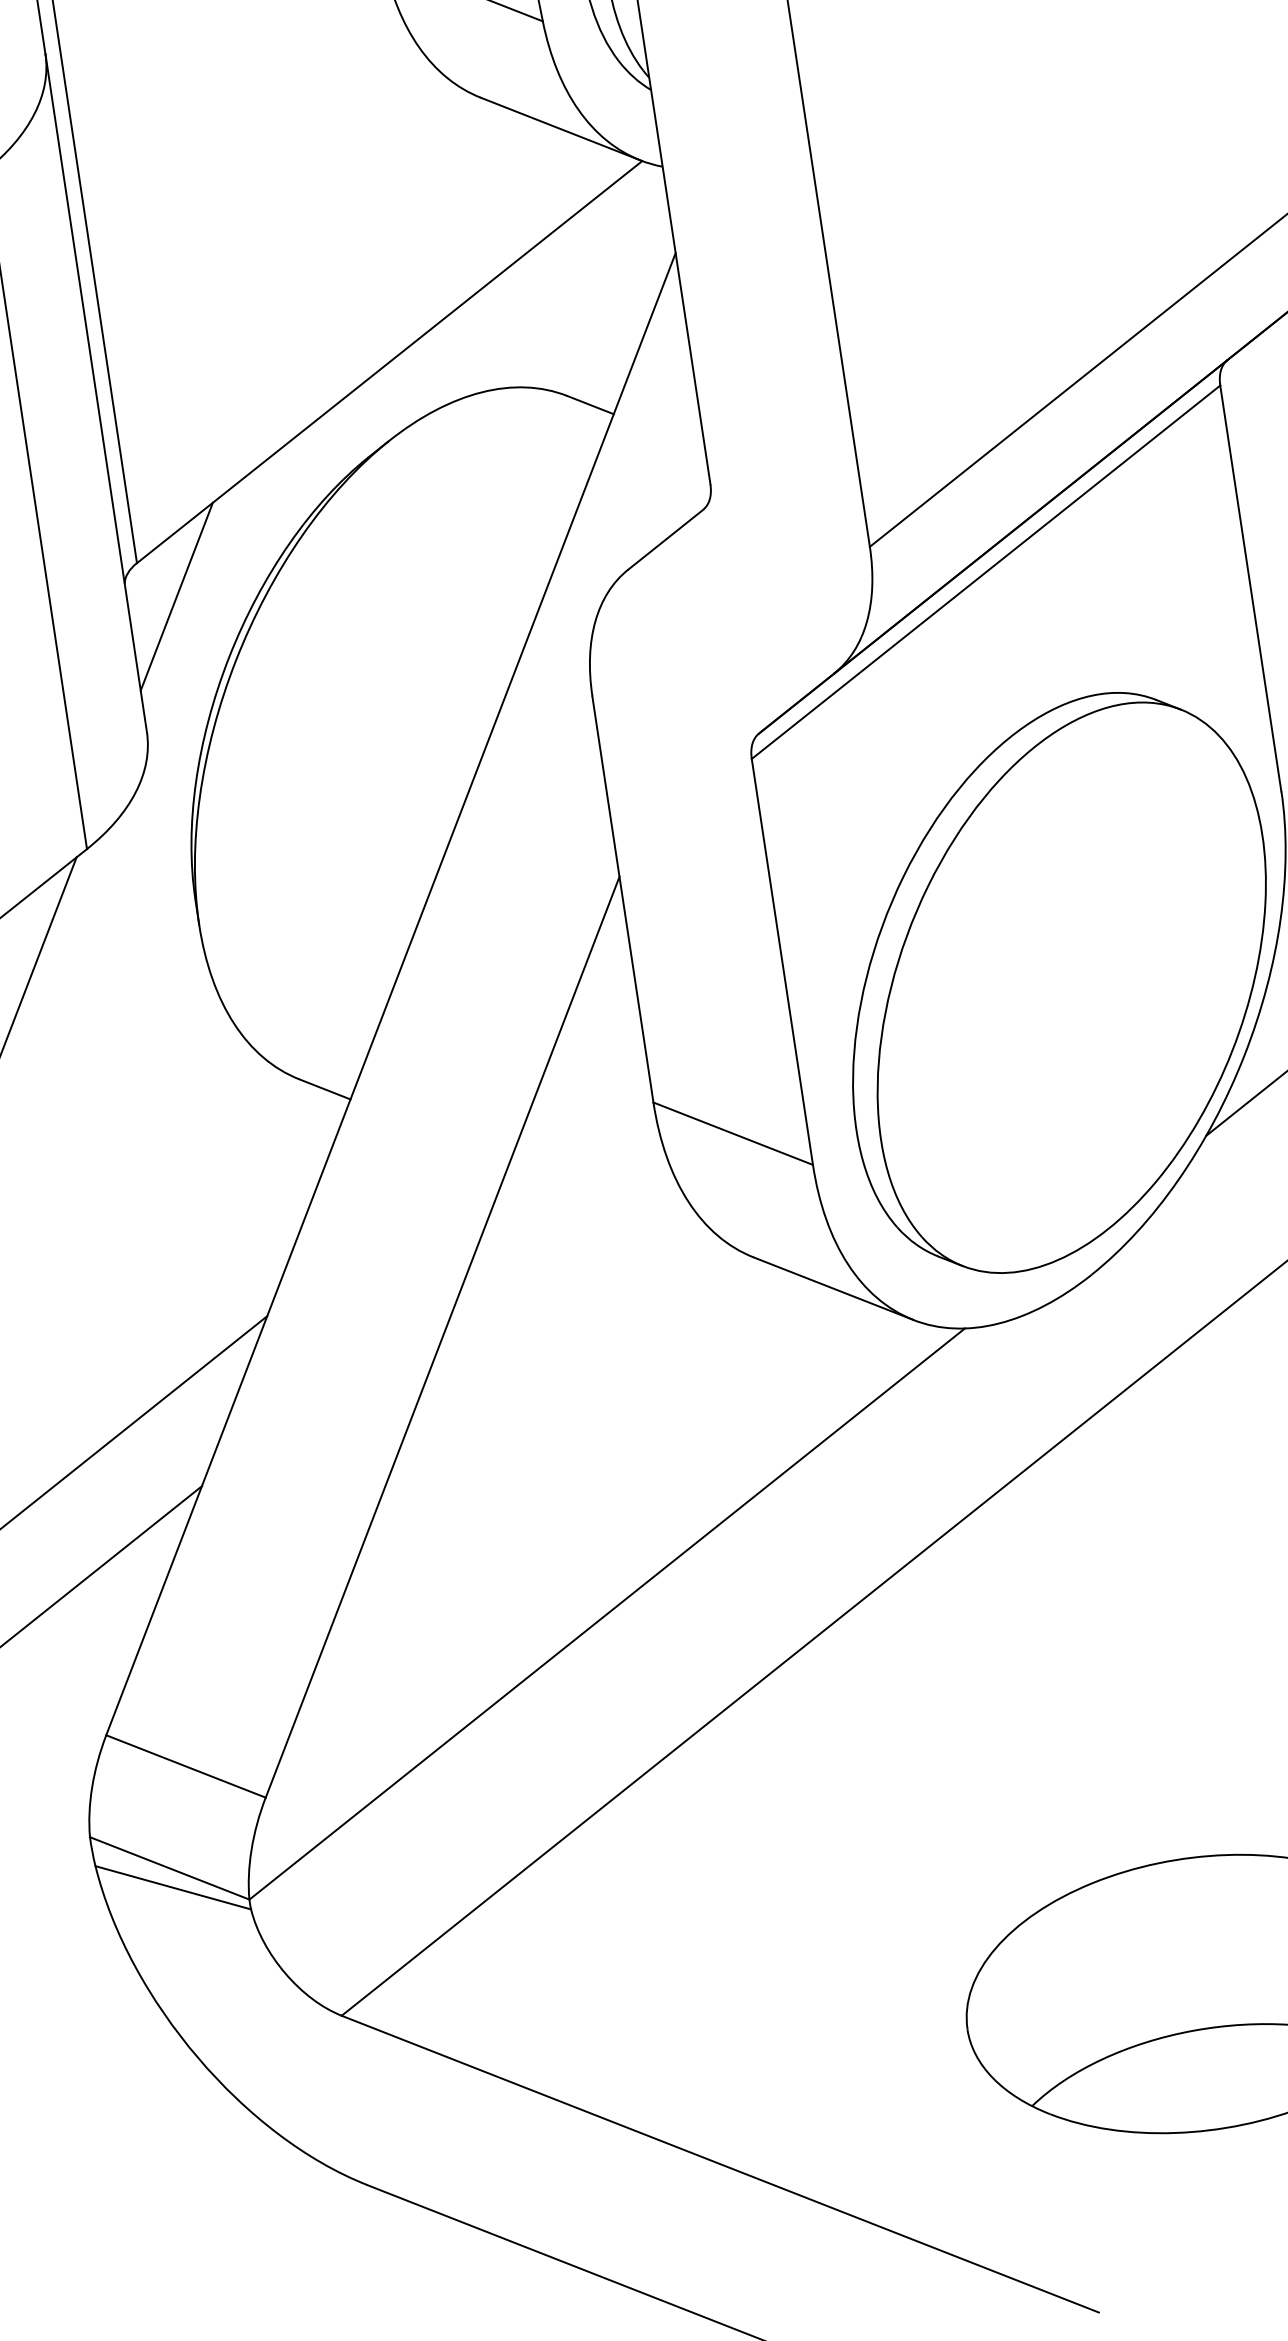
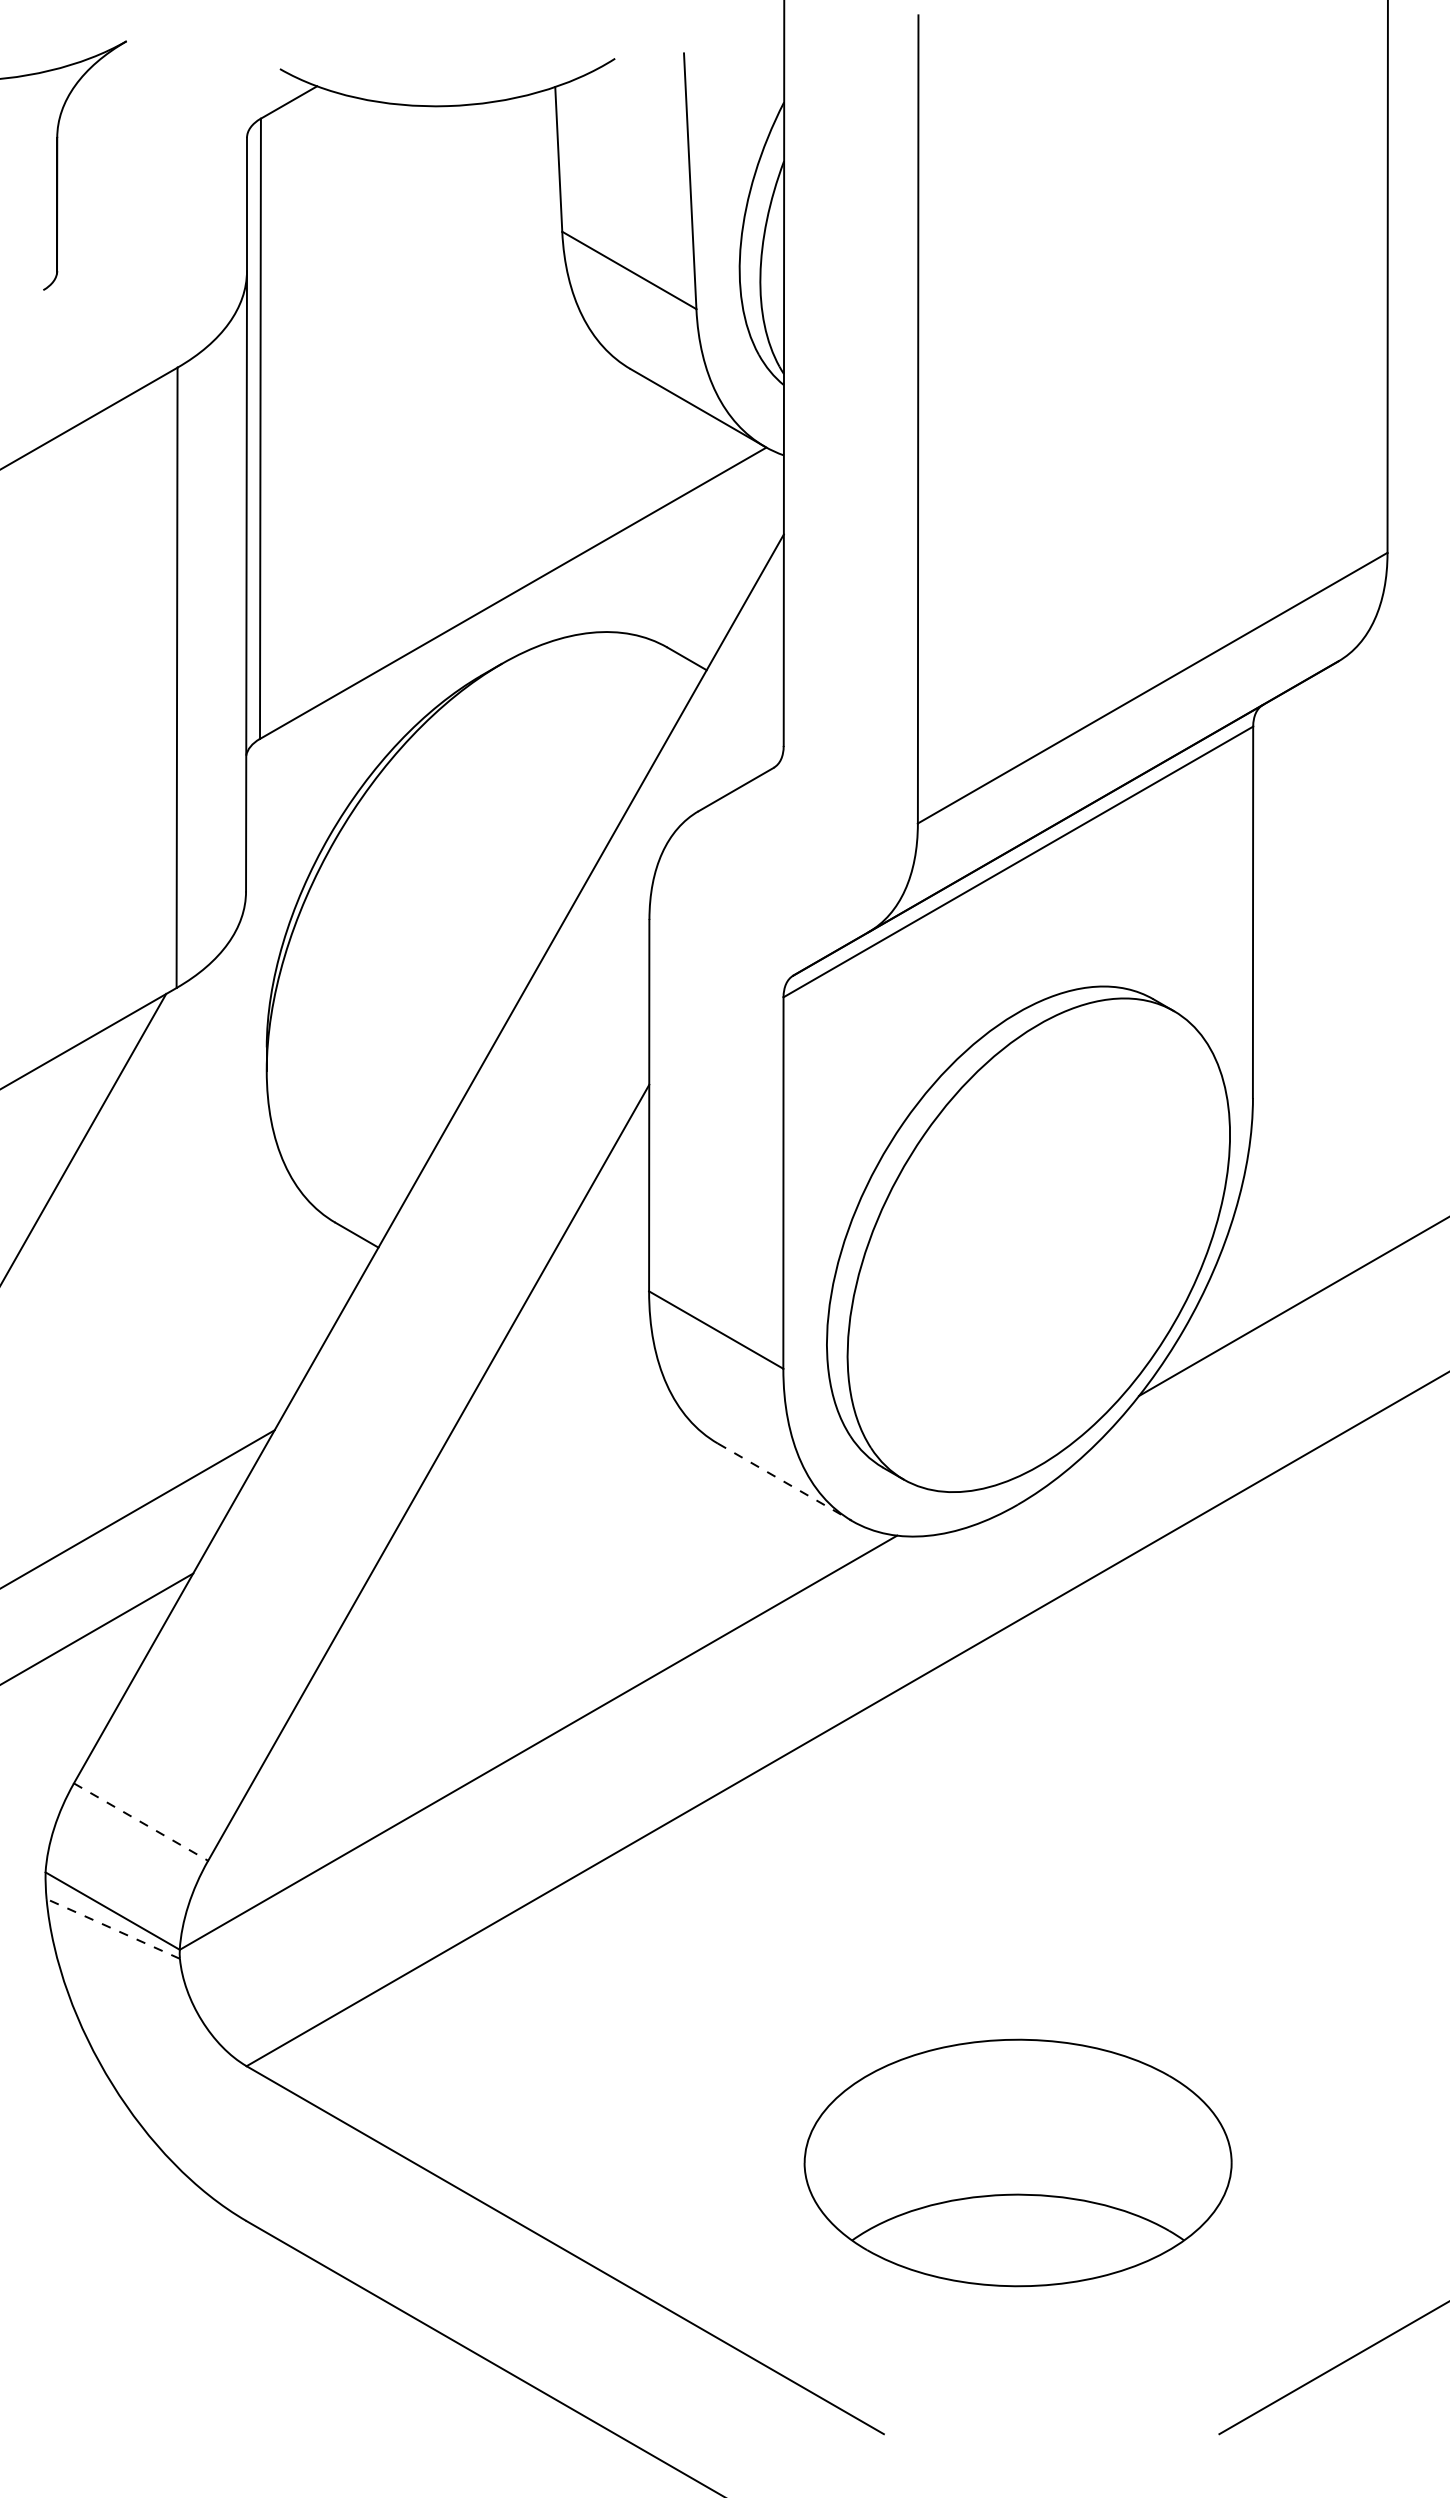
line: (177, 596) -> (291, 774), removed
line: (834, 1288) -> (785, 1482), solid -> dashed
line: (186, 1766) -> (141, 1822), solid -> dashed
line: (172, 1887) -> (112, 1928), solid -> dashed

